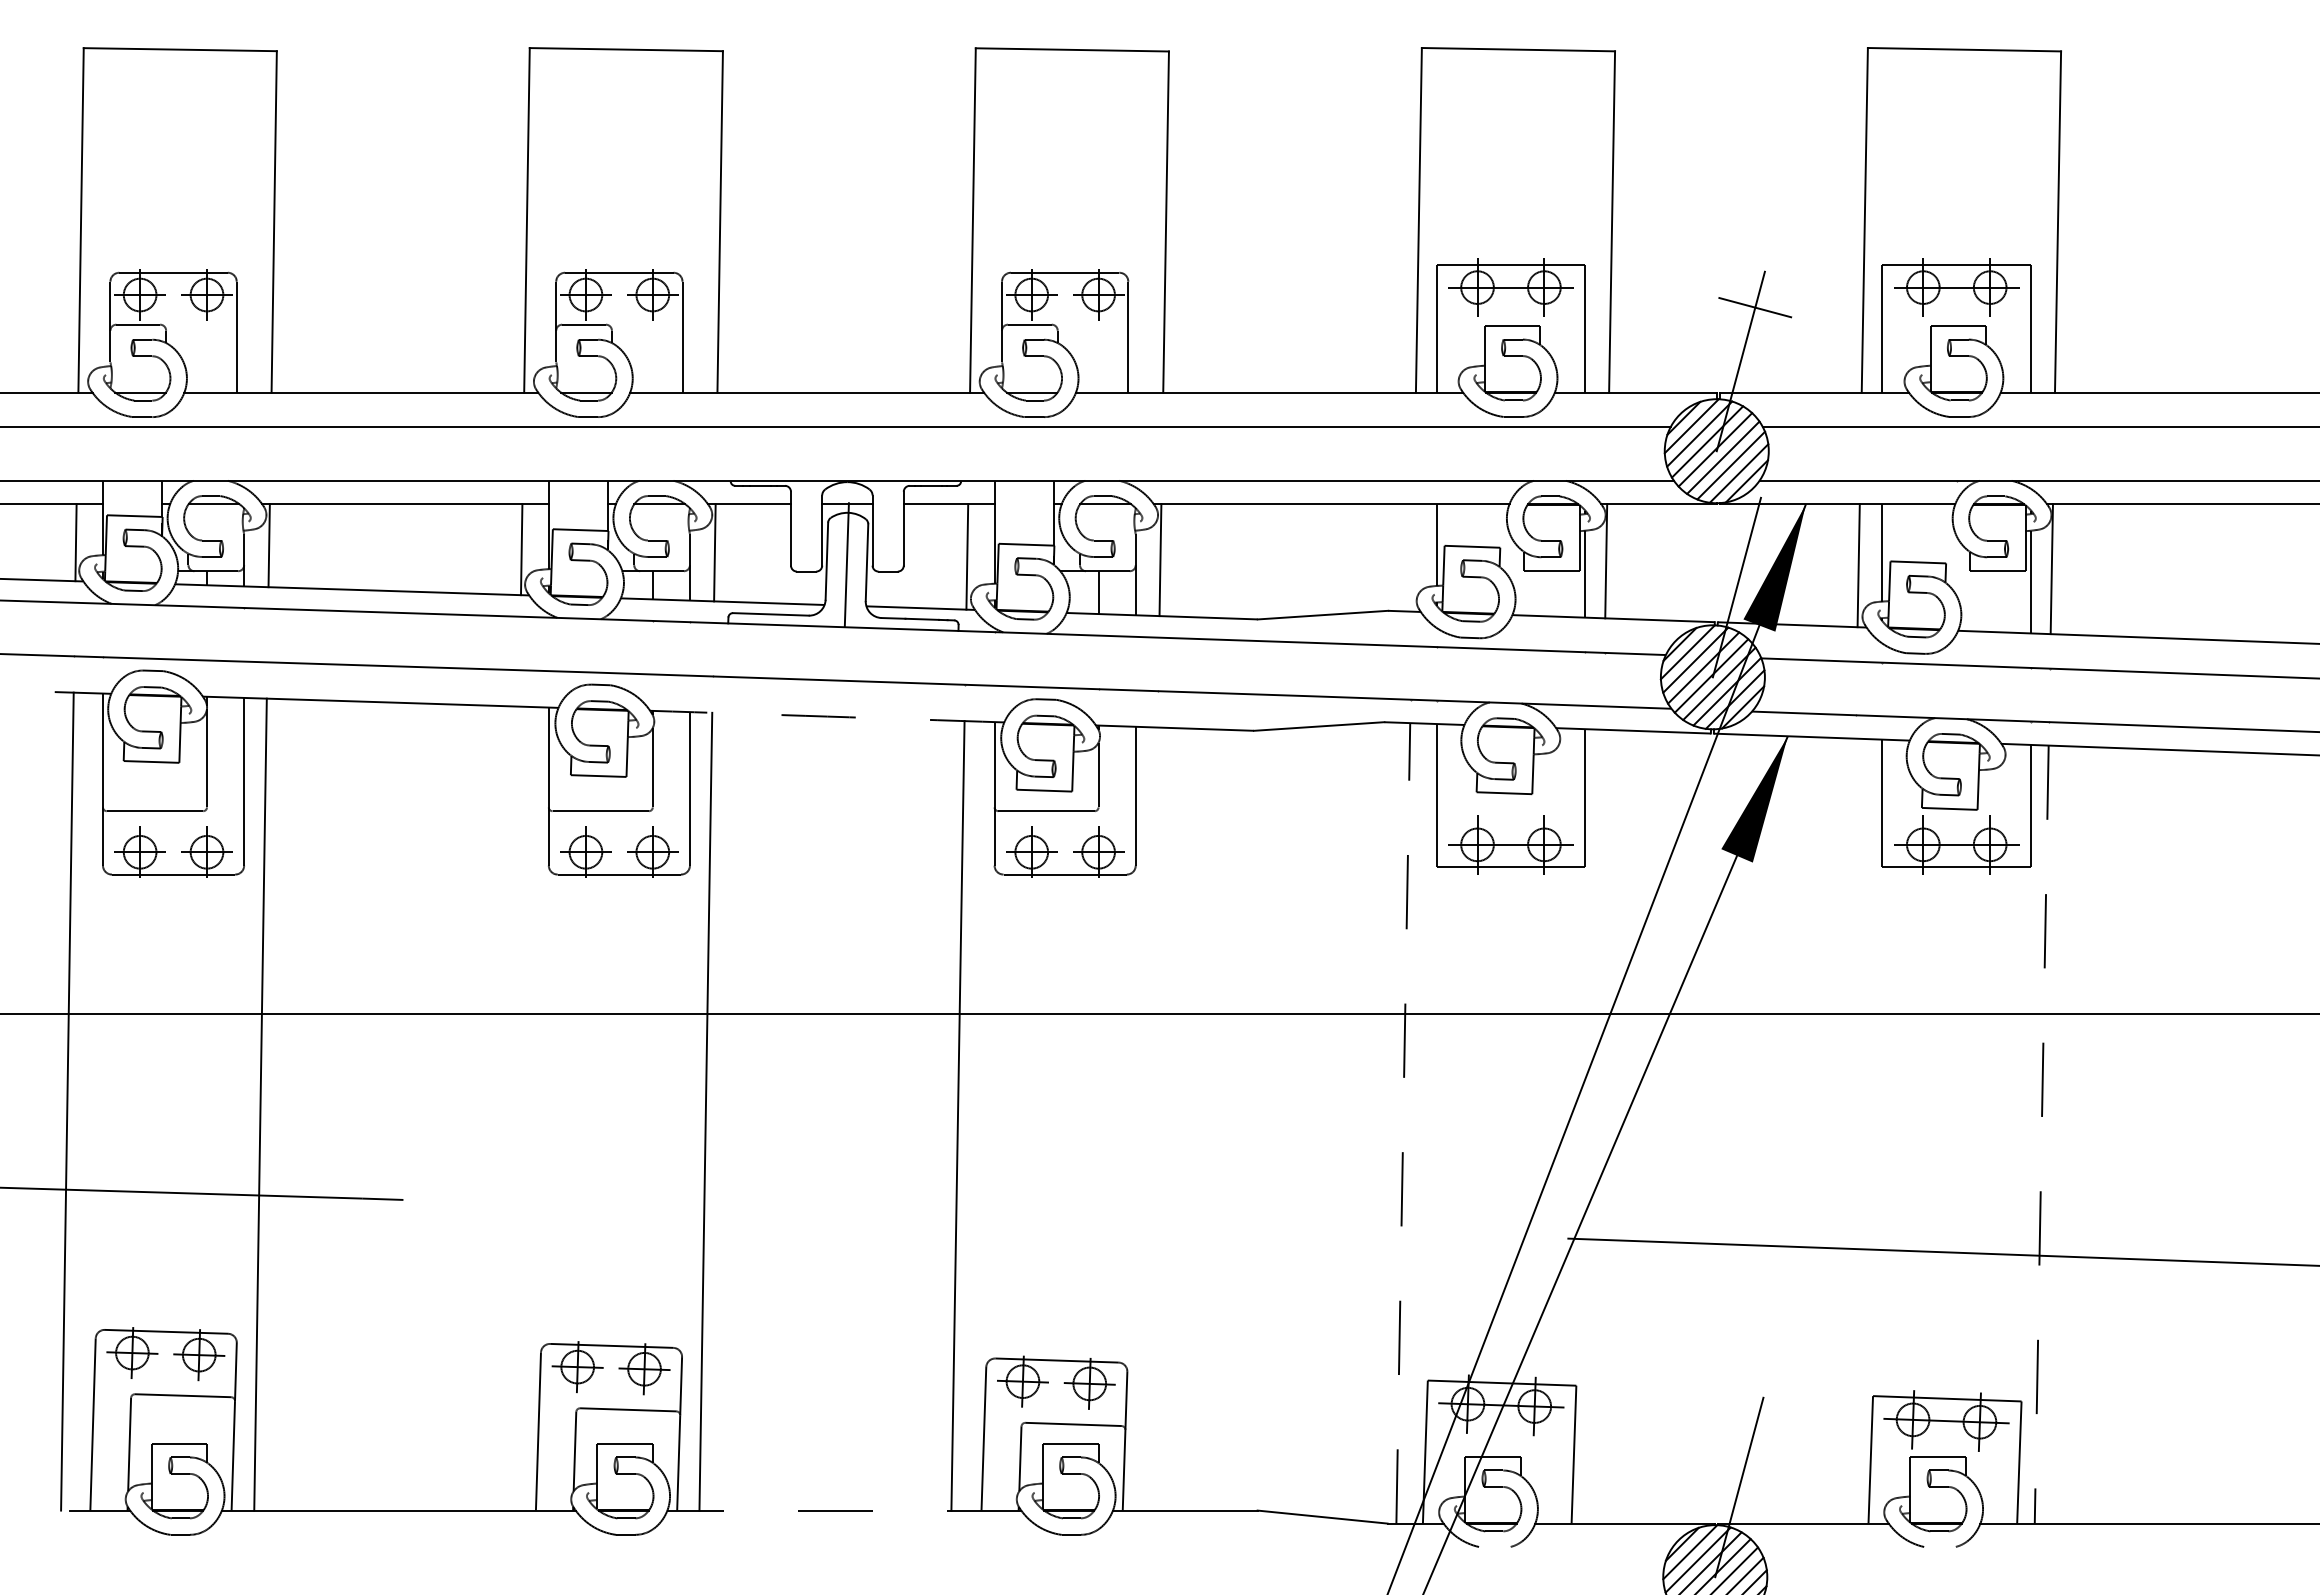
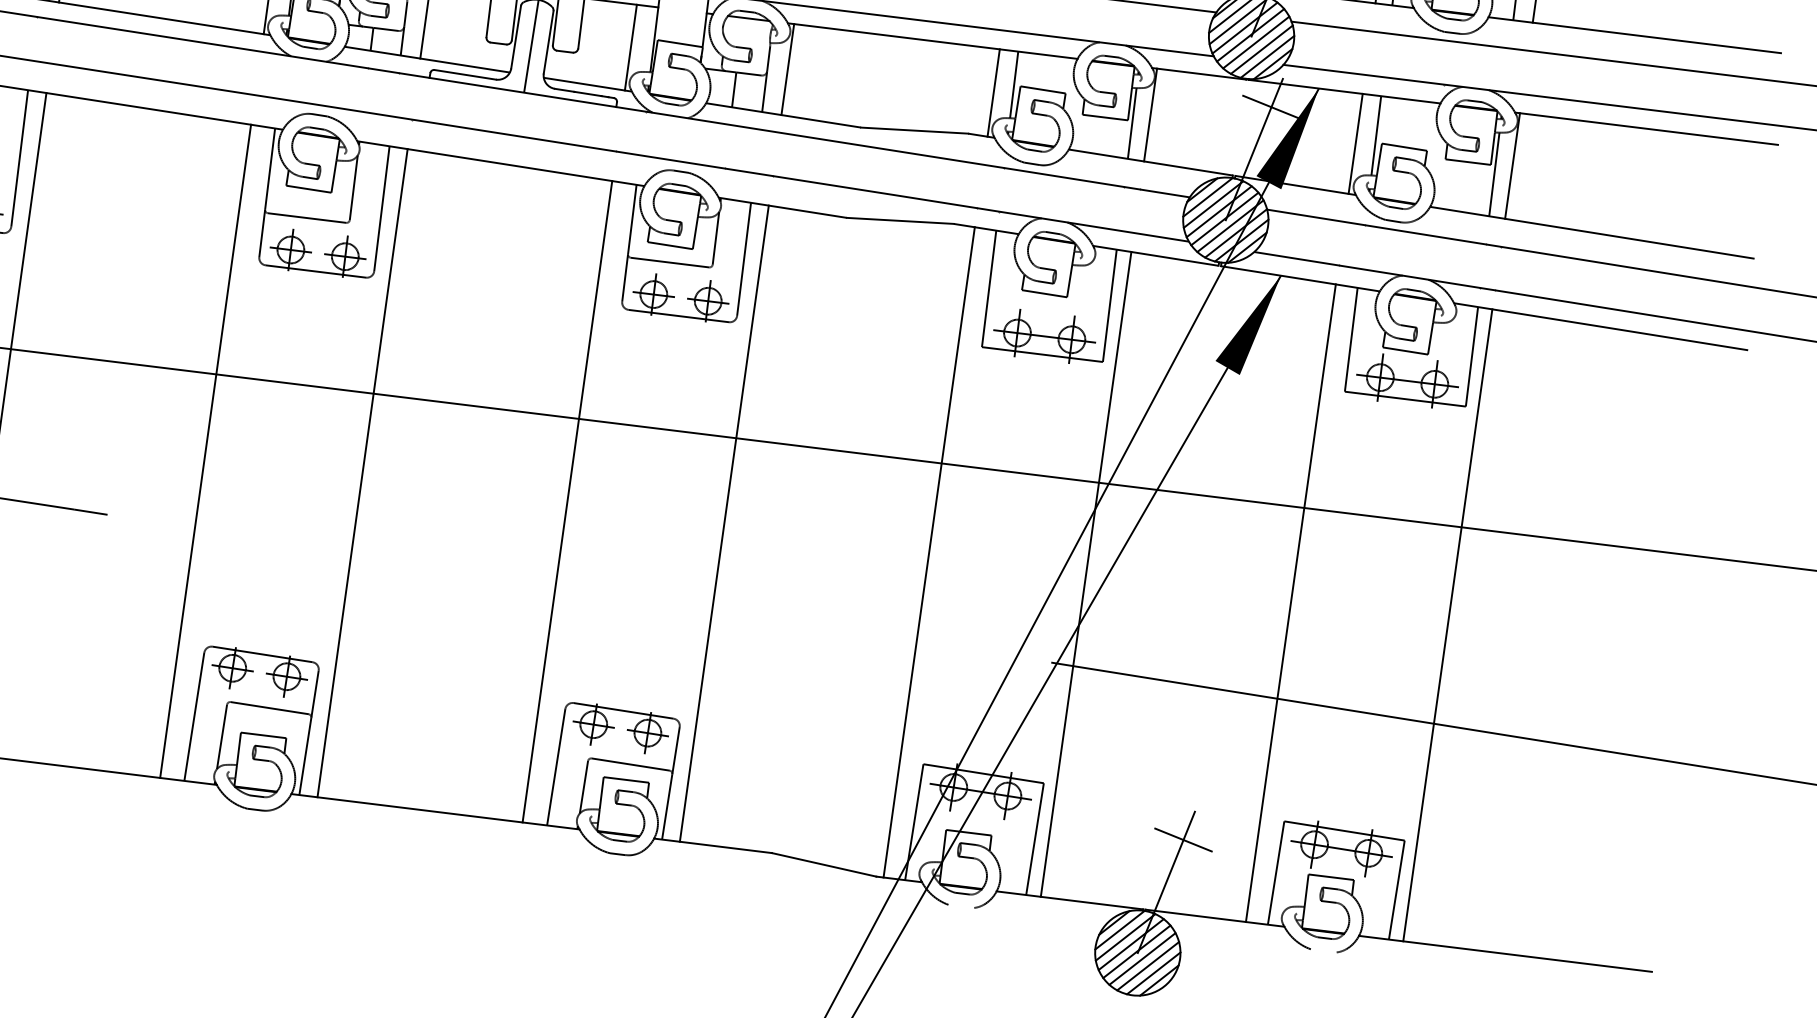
line: (1751, 533) -> (1271, 106), added
line: (1413, 557) -> (994, 92), added
arc: (827, 716) -> (501, 163), dashed -> solid
line: (512, 1108) -> (205, 451), added
line: (1150, 1118) -> (723, 523), added
line: (1403, 1122) -> (929, 551), dashed -> solid
line: (1596, 1126) -> (1086, 574), added
line: (1848, 1130) -> (1290, 602), added
line: (2041, 1135) -> (1447, 626), dashed -> solid
line: (1753, 1433) -> (1183, 839), added
line: (844, 1510) -> (435, 811), dashed -> solid

